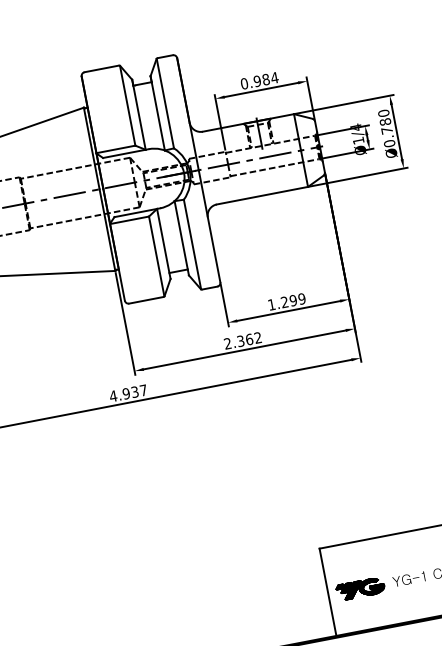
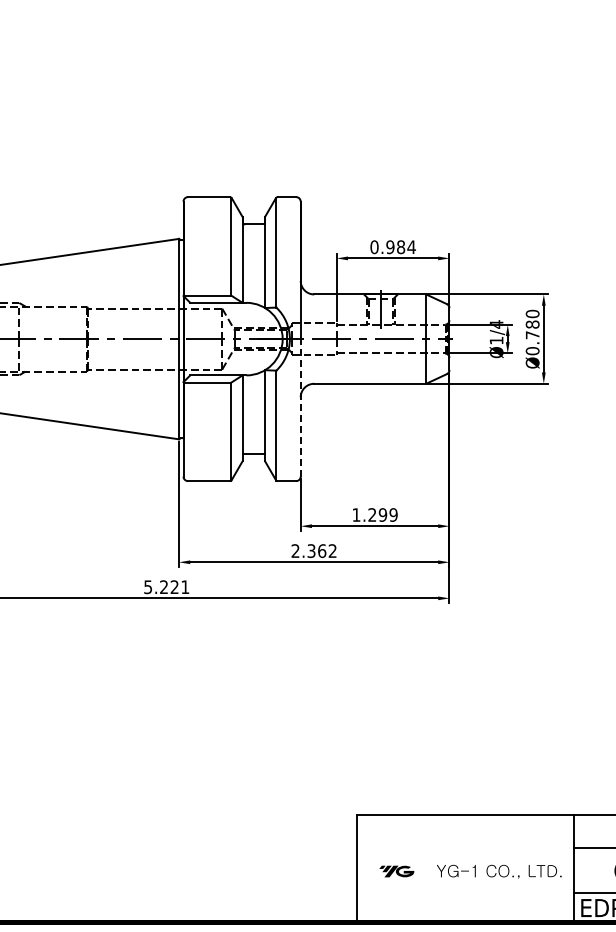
line: (209, 225) -> (300, 407), solid -> dashed
text: (128, 393) -> (166, 587), 4.937 -> 5.221
part: (360, 588) -> (396, 871), size x0.6

